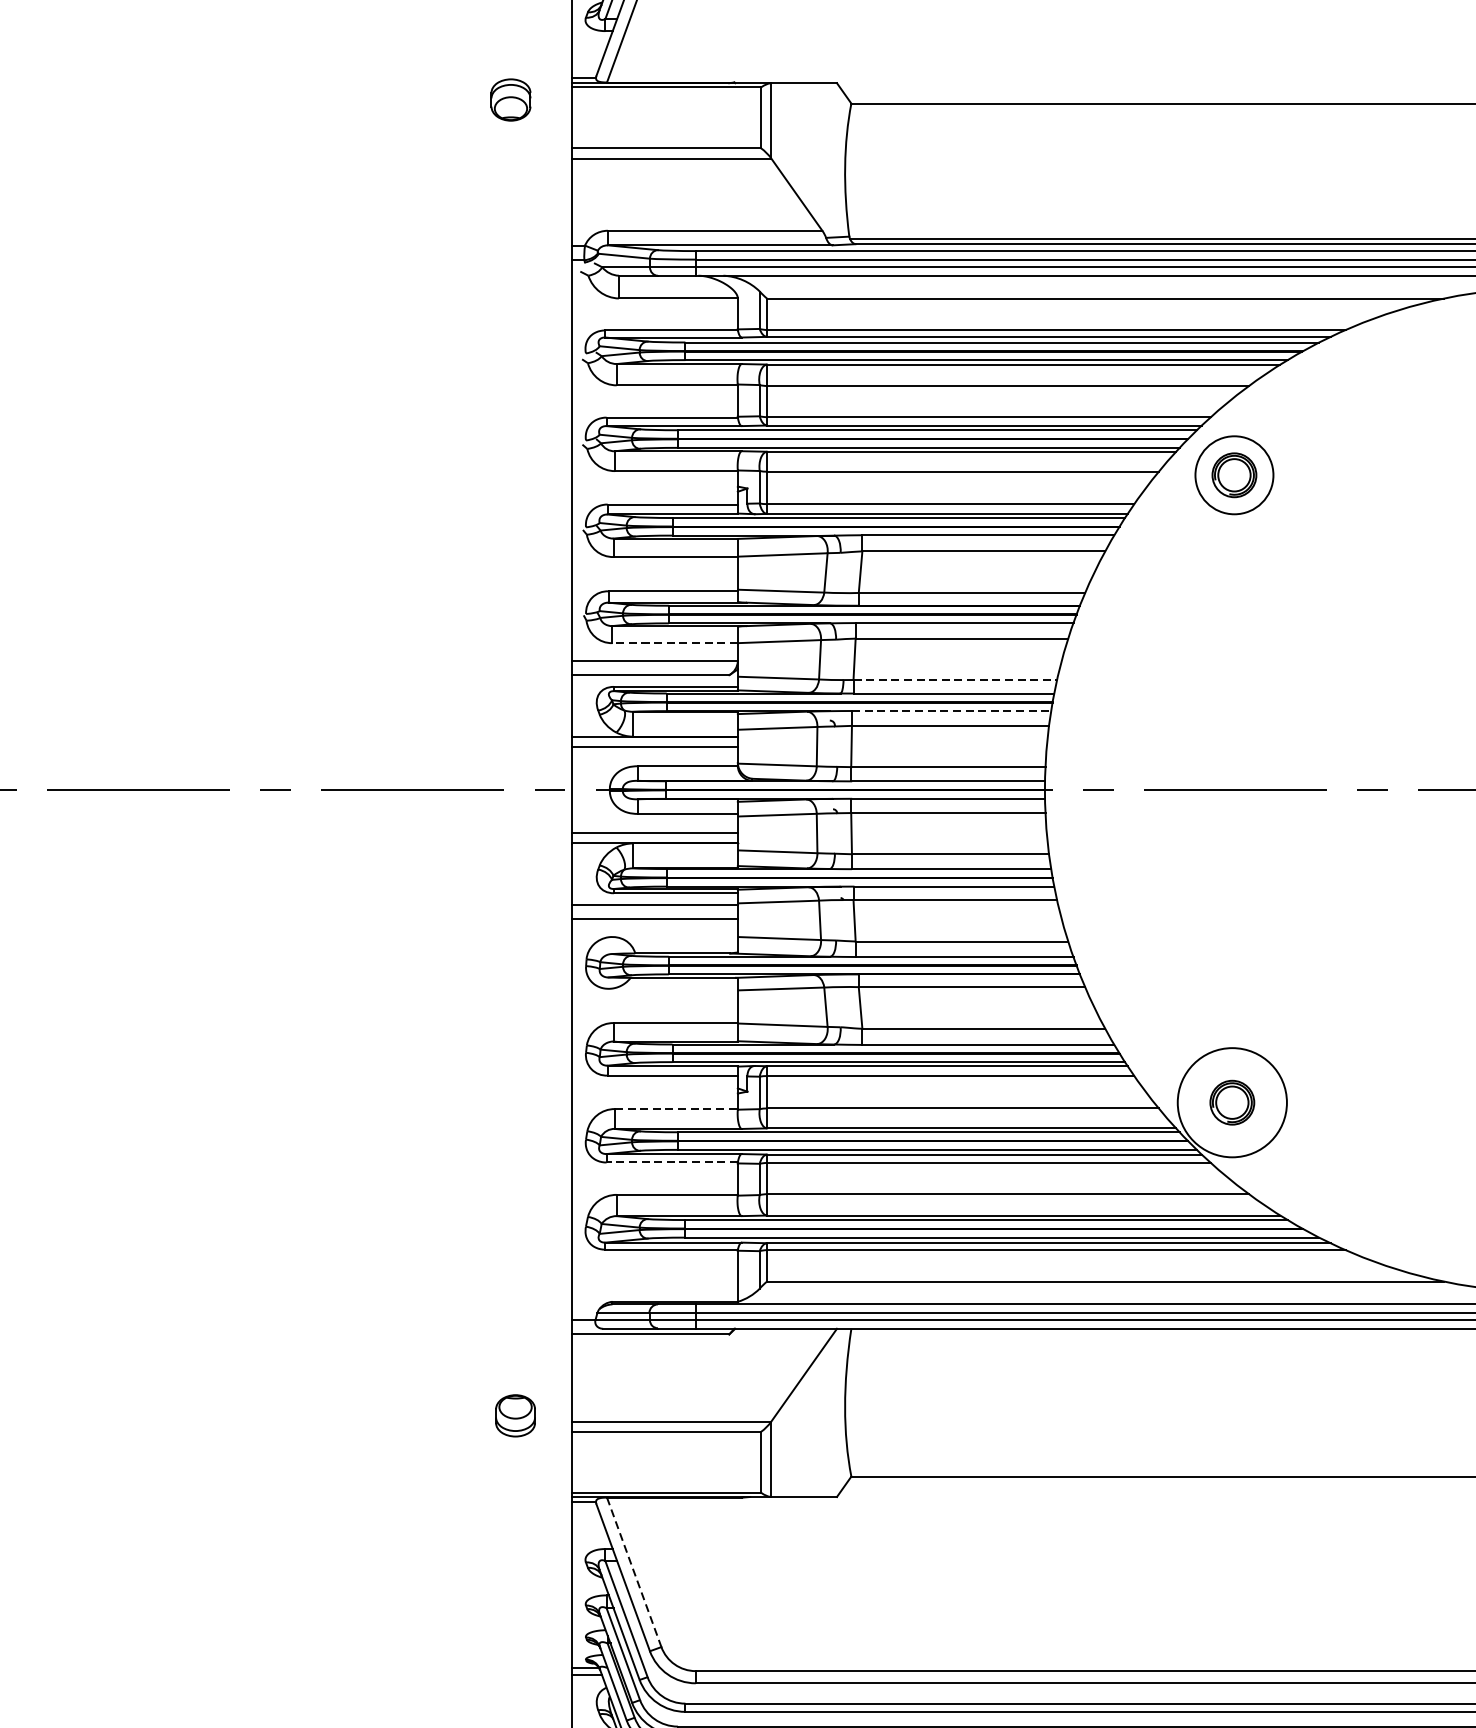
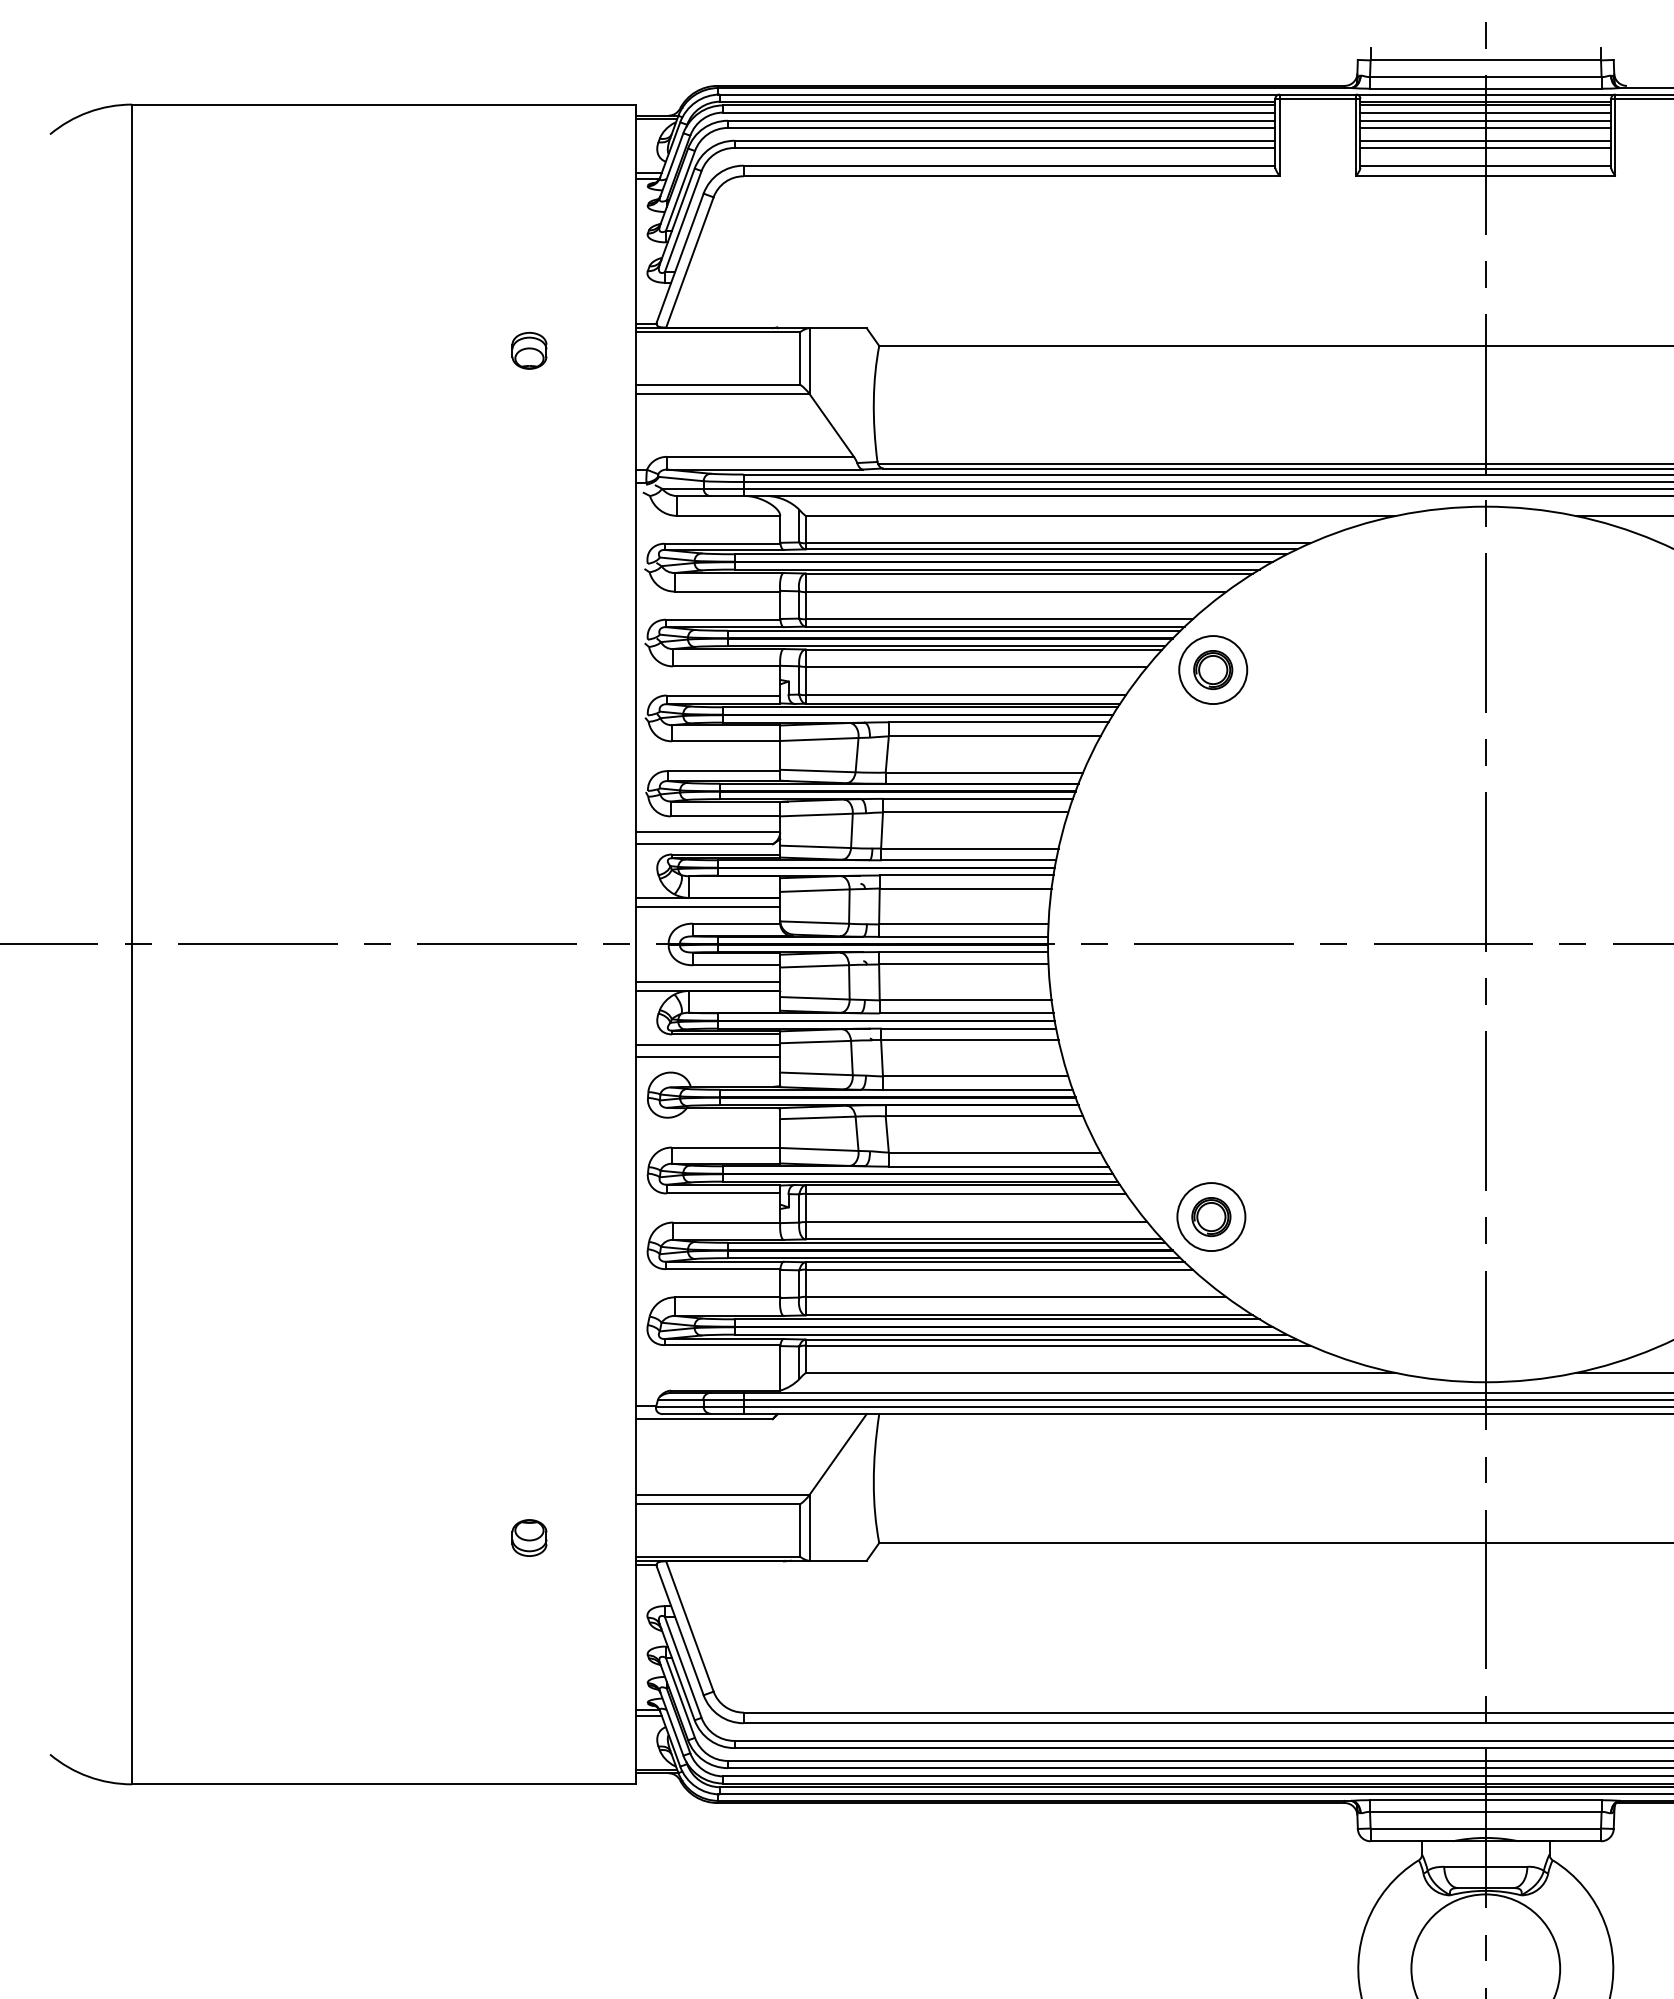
part: (511, 99) -> (529, 350), moved
line: (675, 643) -> (725, 816), dashed -> solid
line: (954, 679) -> (969, 848), dashed -> solid
line: (951, 710) -> (966, 875), dashed -> solid
circle: (1232, 1103) -> (1211, 1217), size x0.71
line: (676, 1108) -> (726, 1222), dashed -> solid
line: (671, 1162) -> (722, 1269), dashed -> solid
part: (515, 1415) -> (529, 1537), moved
line: (634, 1572) -> (690, 1626), dashed -> solid

